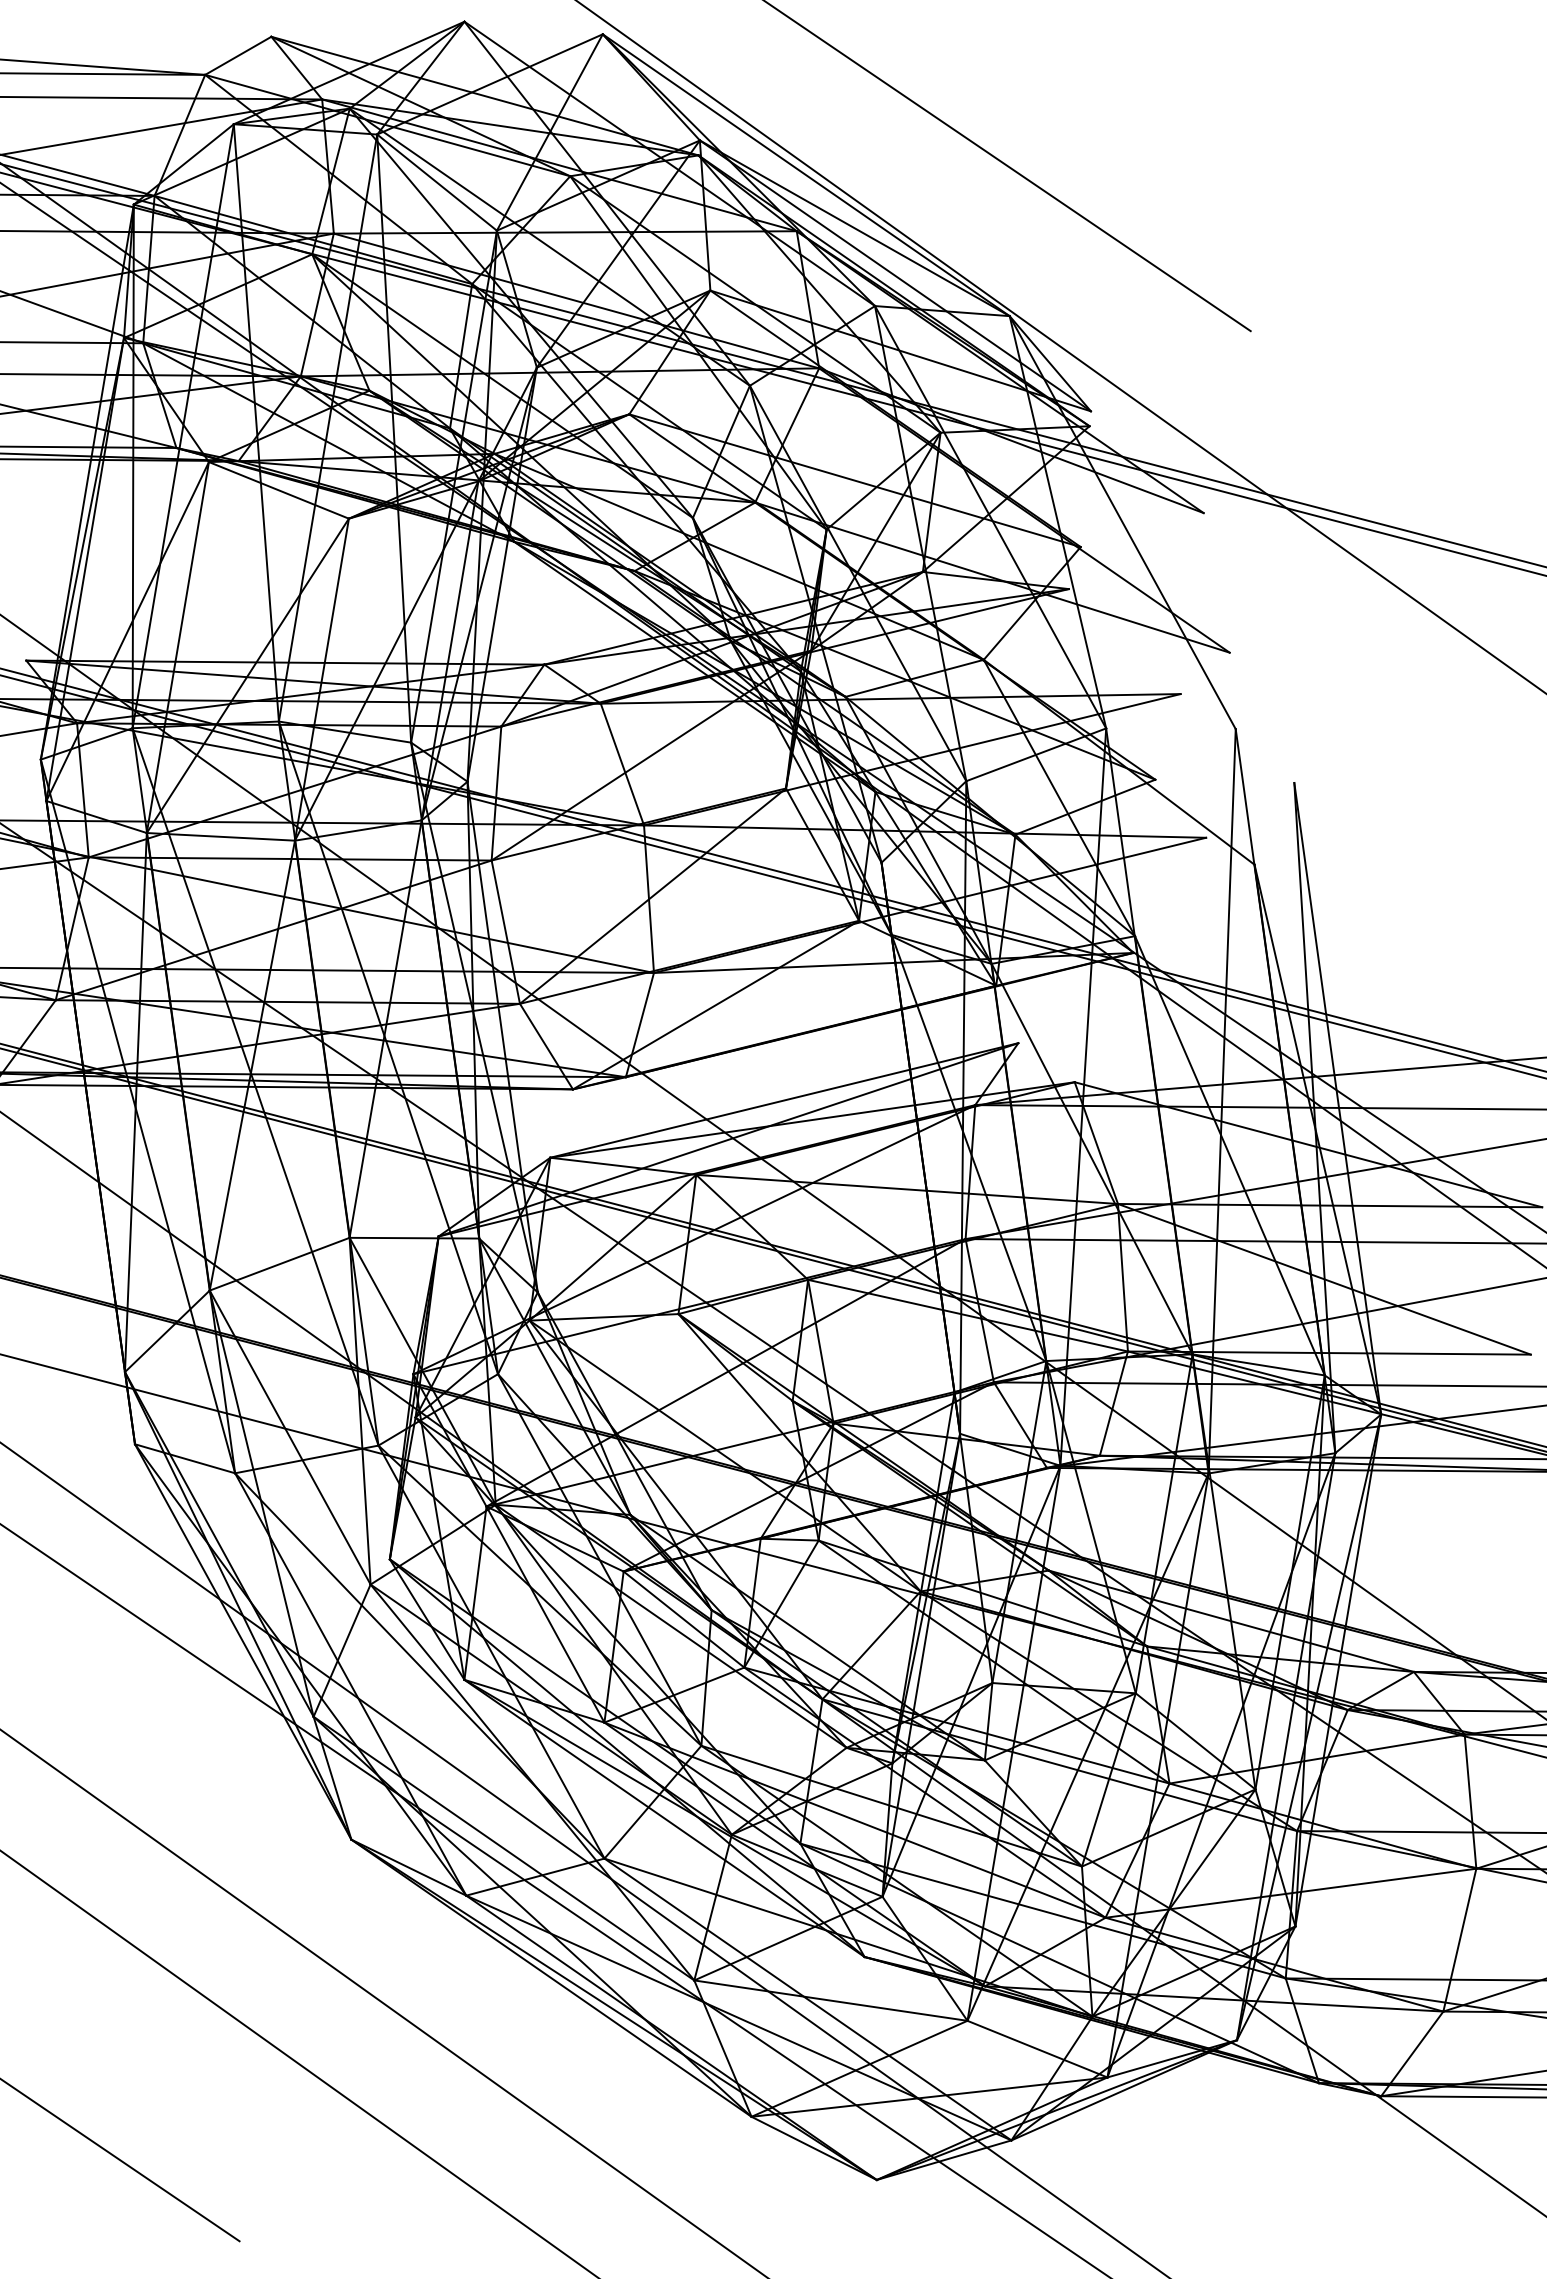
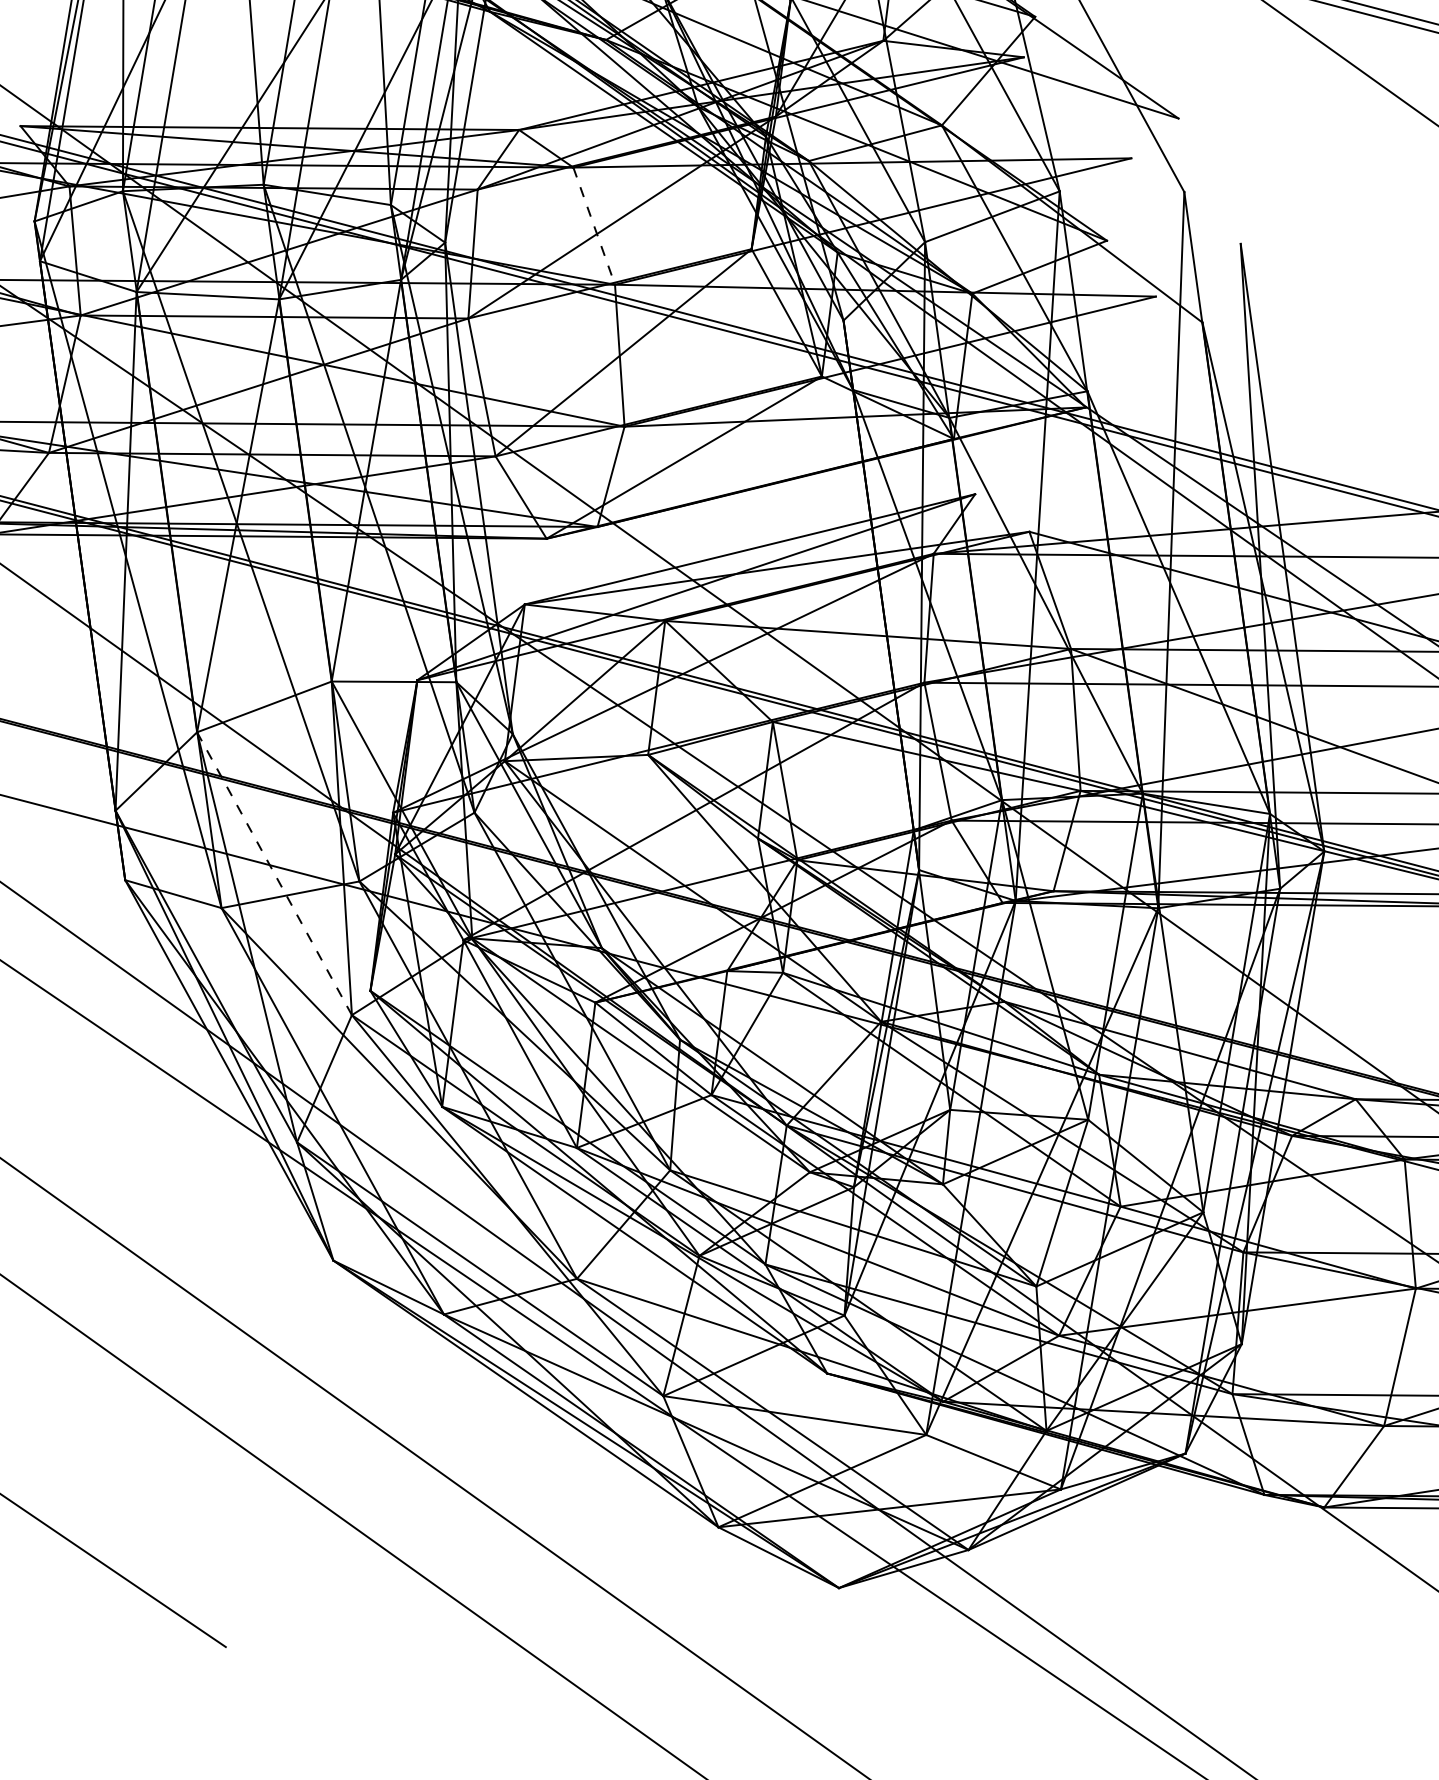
line: (622, 764) -> (594, 226), solid -> dashed
line: (290, 1437) -> (274, 873), solid -> dashed

